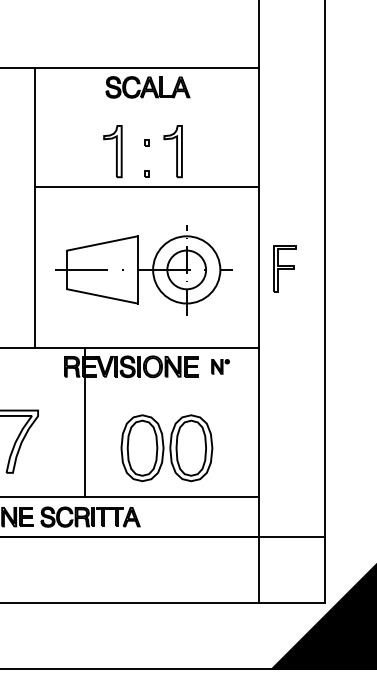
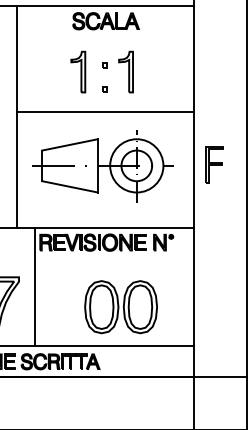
line: (147, 186) -> (105, 111), moved
part: (220, 366) -> (163, 242), size x1.43
line: (84, 422) -> (35, 286), moved

